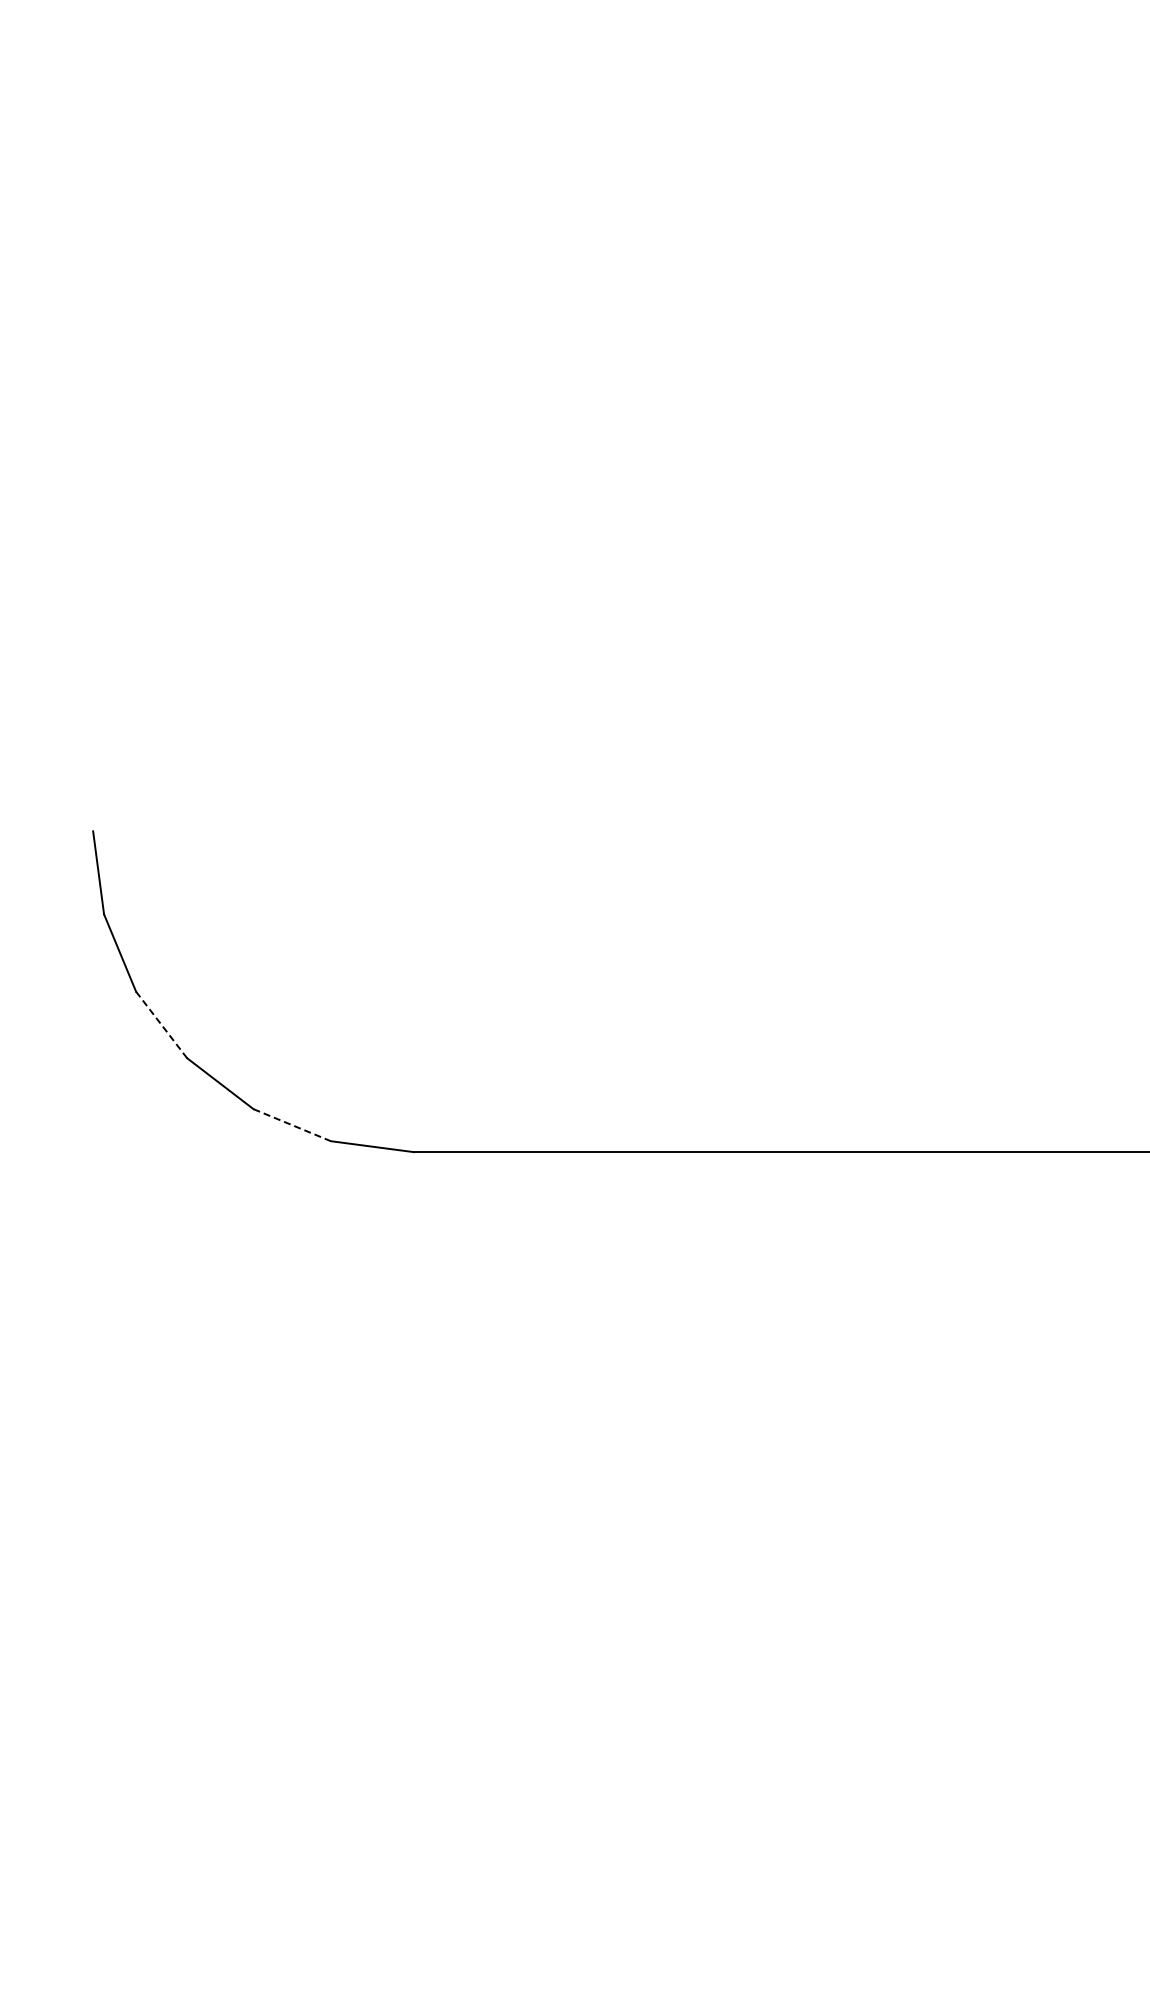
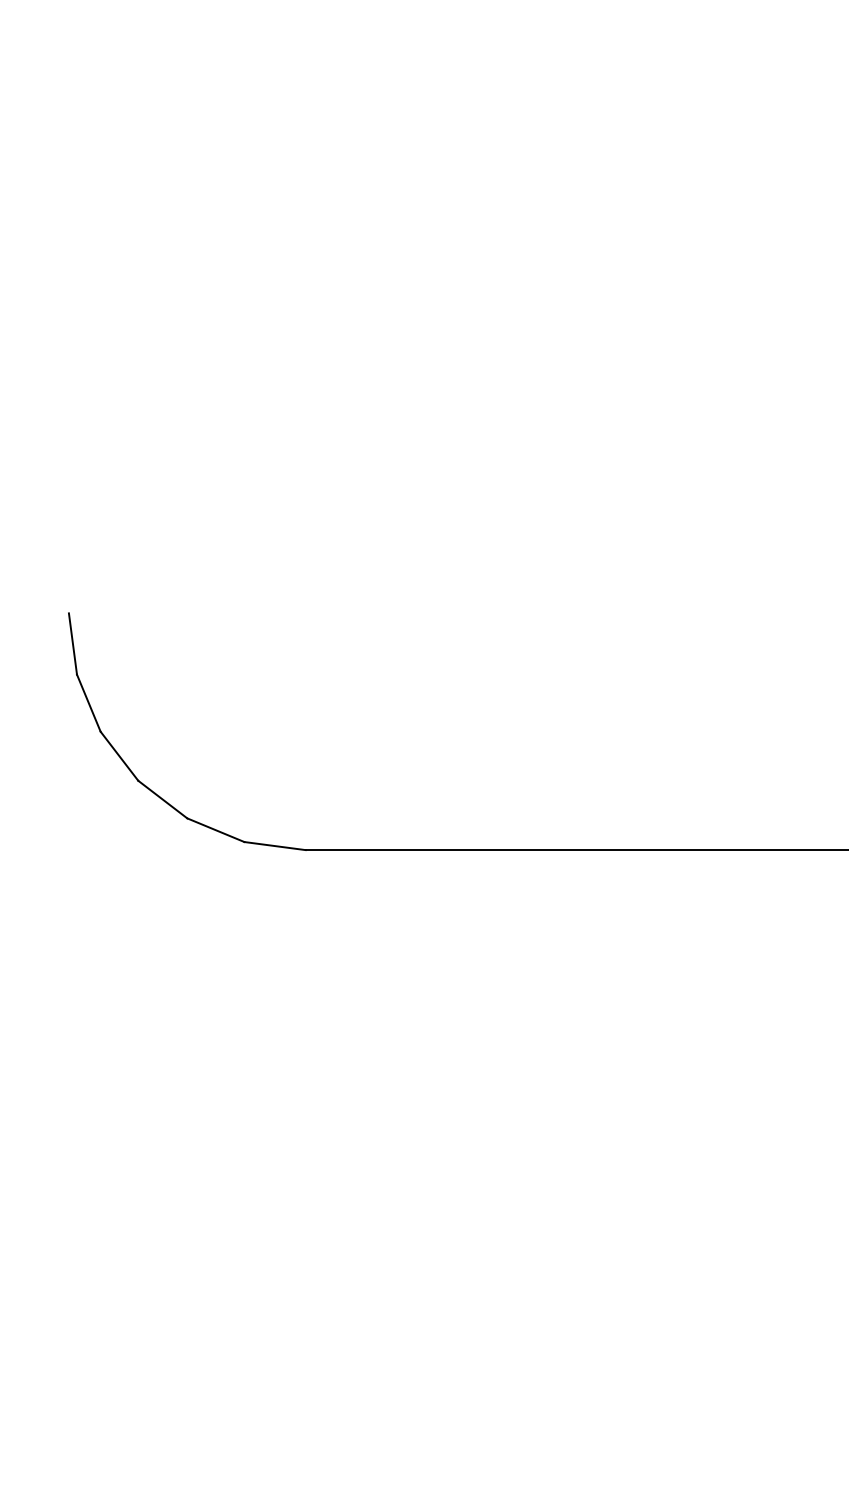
line: (161, 1024) -> (119, 755), dashed -> solid
line: (292, 1125) -> (216, 830), dashed -> solid

